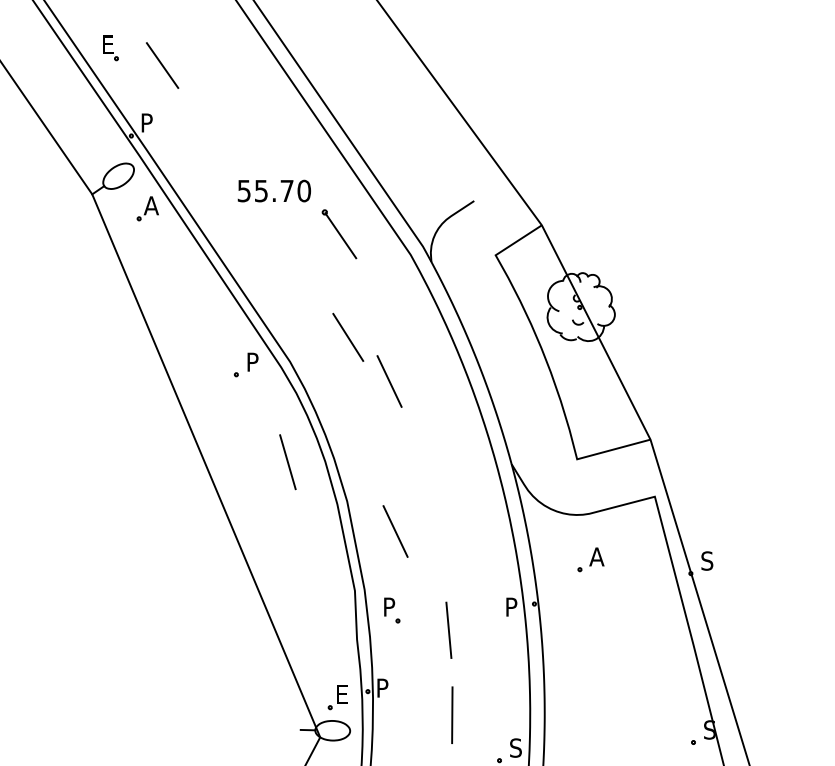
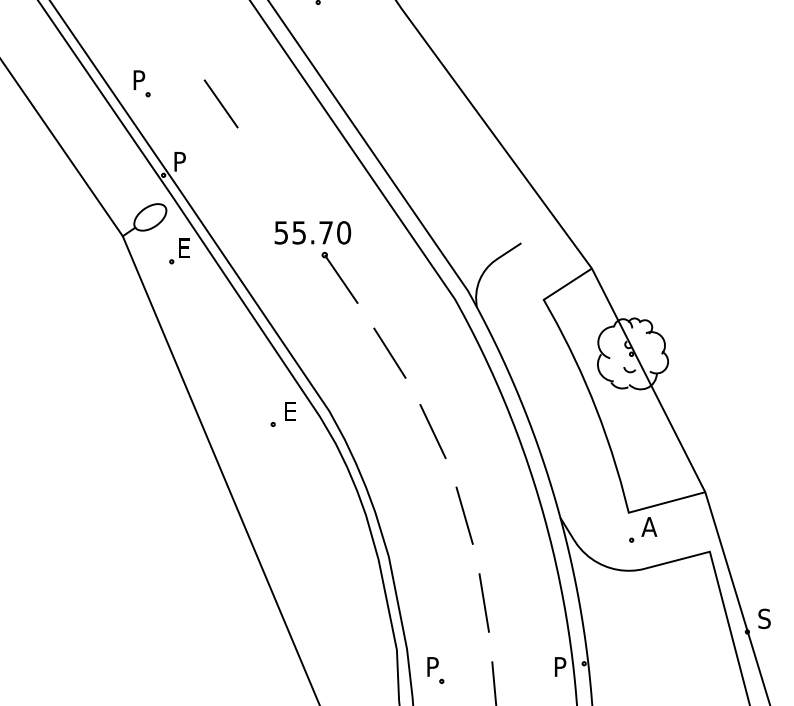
text: (107, 44) -> (138, 79), E -> P
line: (162, 65) -> (221, 103), moved
text: (150, 205) -> (183, 247), A -> E
part: (339, 234) -> (340, 278), moved
line: (348, 336) -> (390, 352), moved
text: (252, 361) -> (290, 410), P -> E
line: (287, 462) -> (464, 516), moved
line: (395, 531) -> (439, 588), removed
line: (438, 545) -> (484, 602), added
part: (590, 559) -> (642, 529), moved

